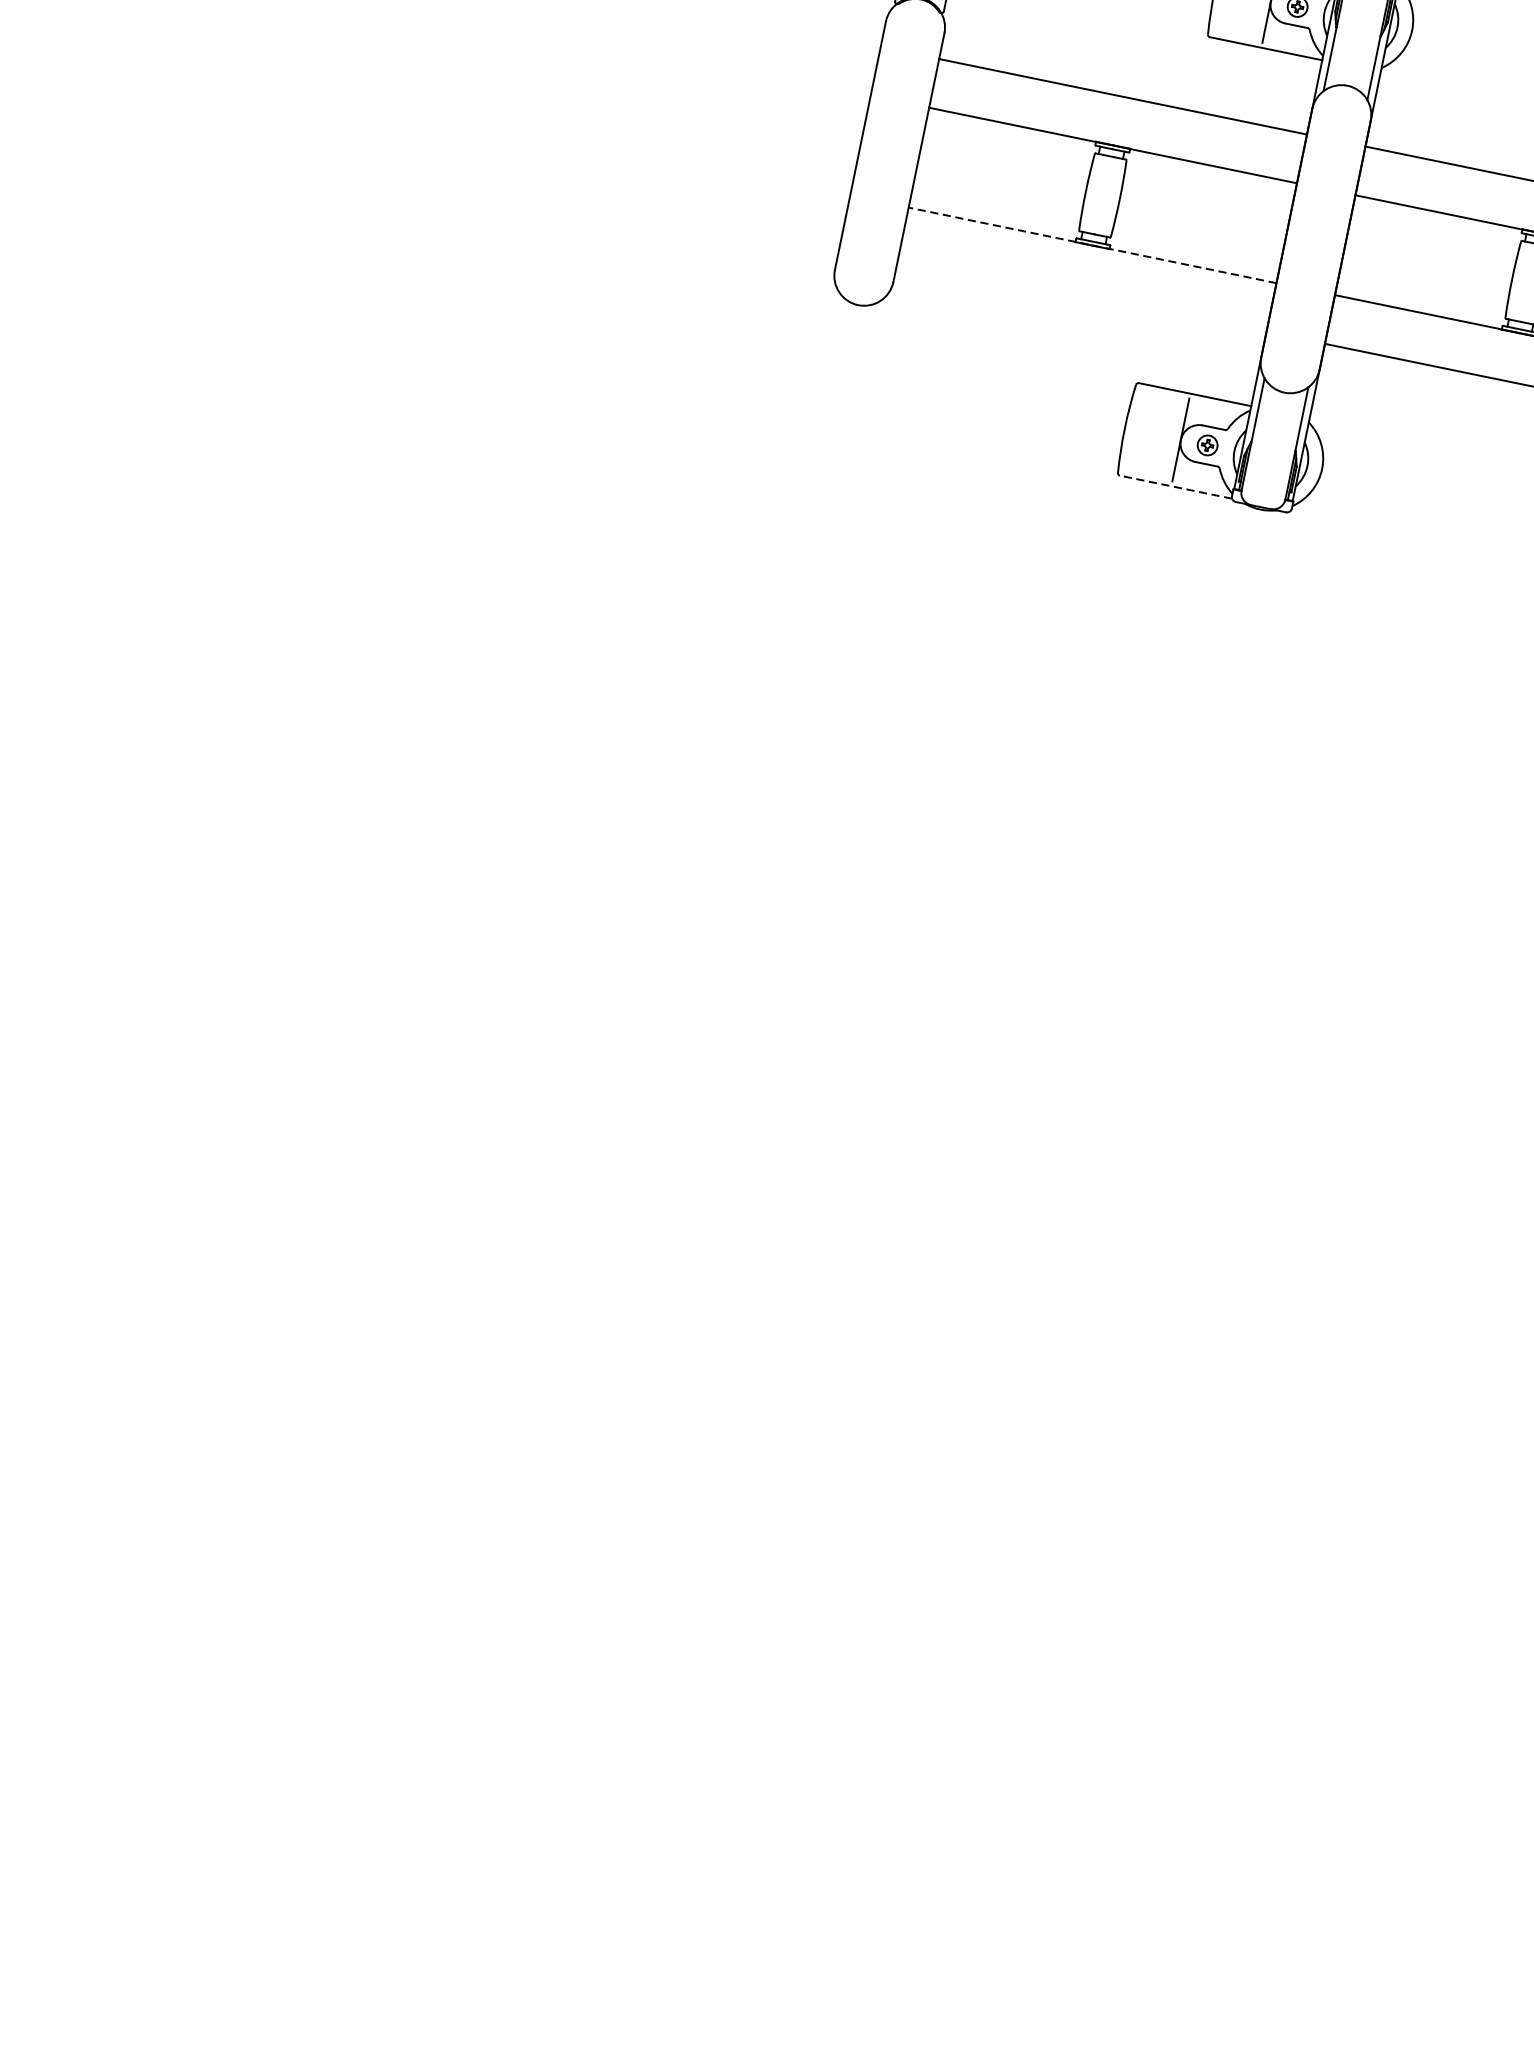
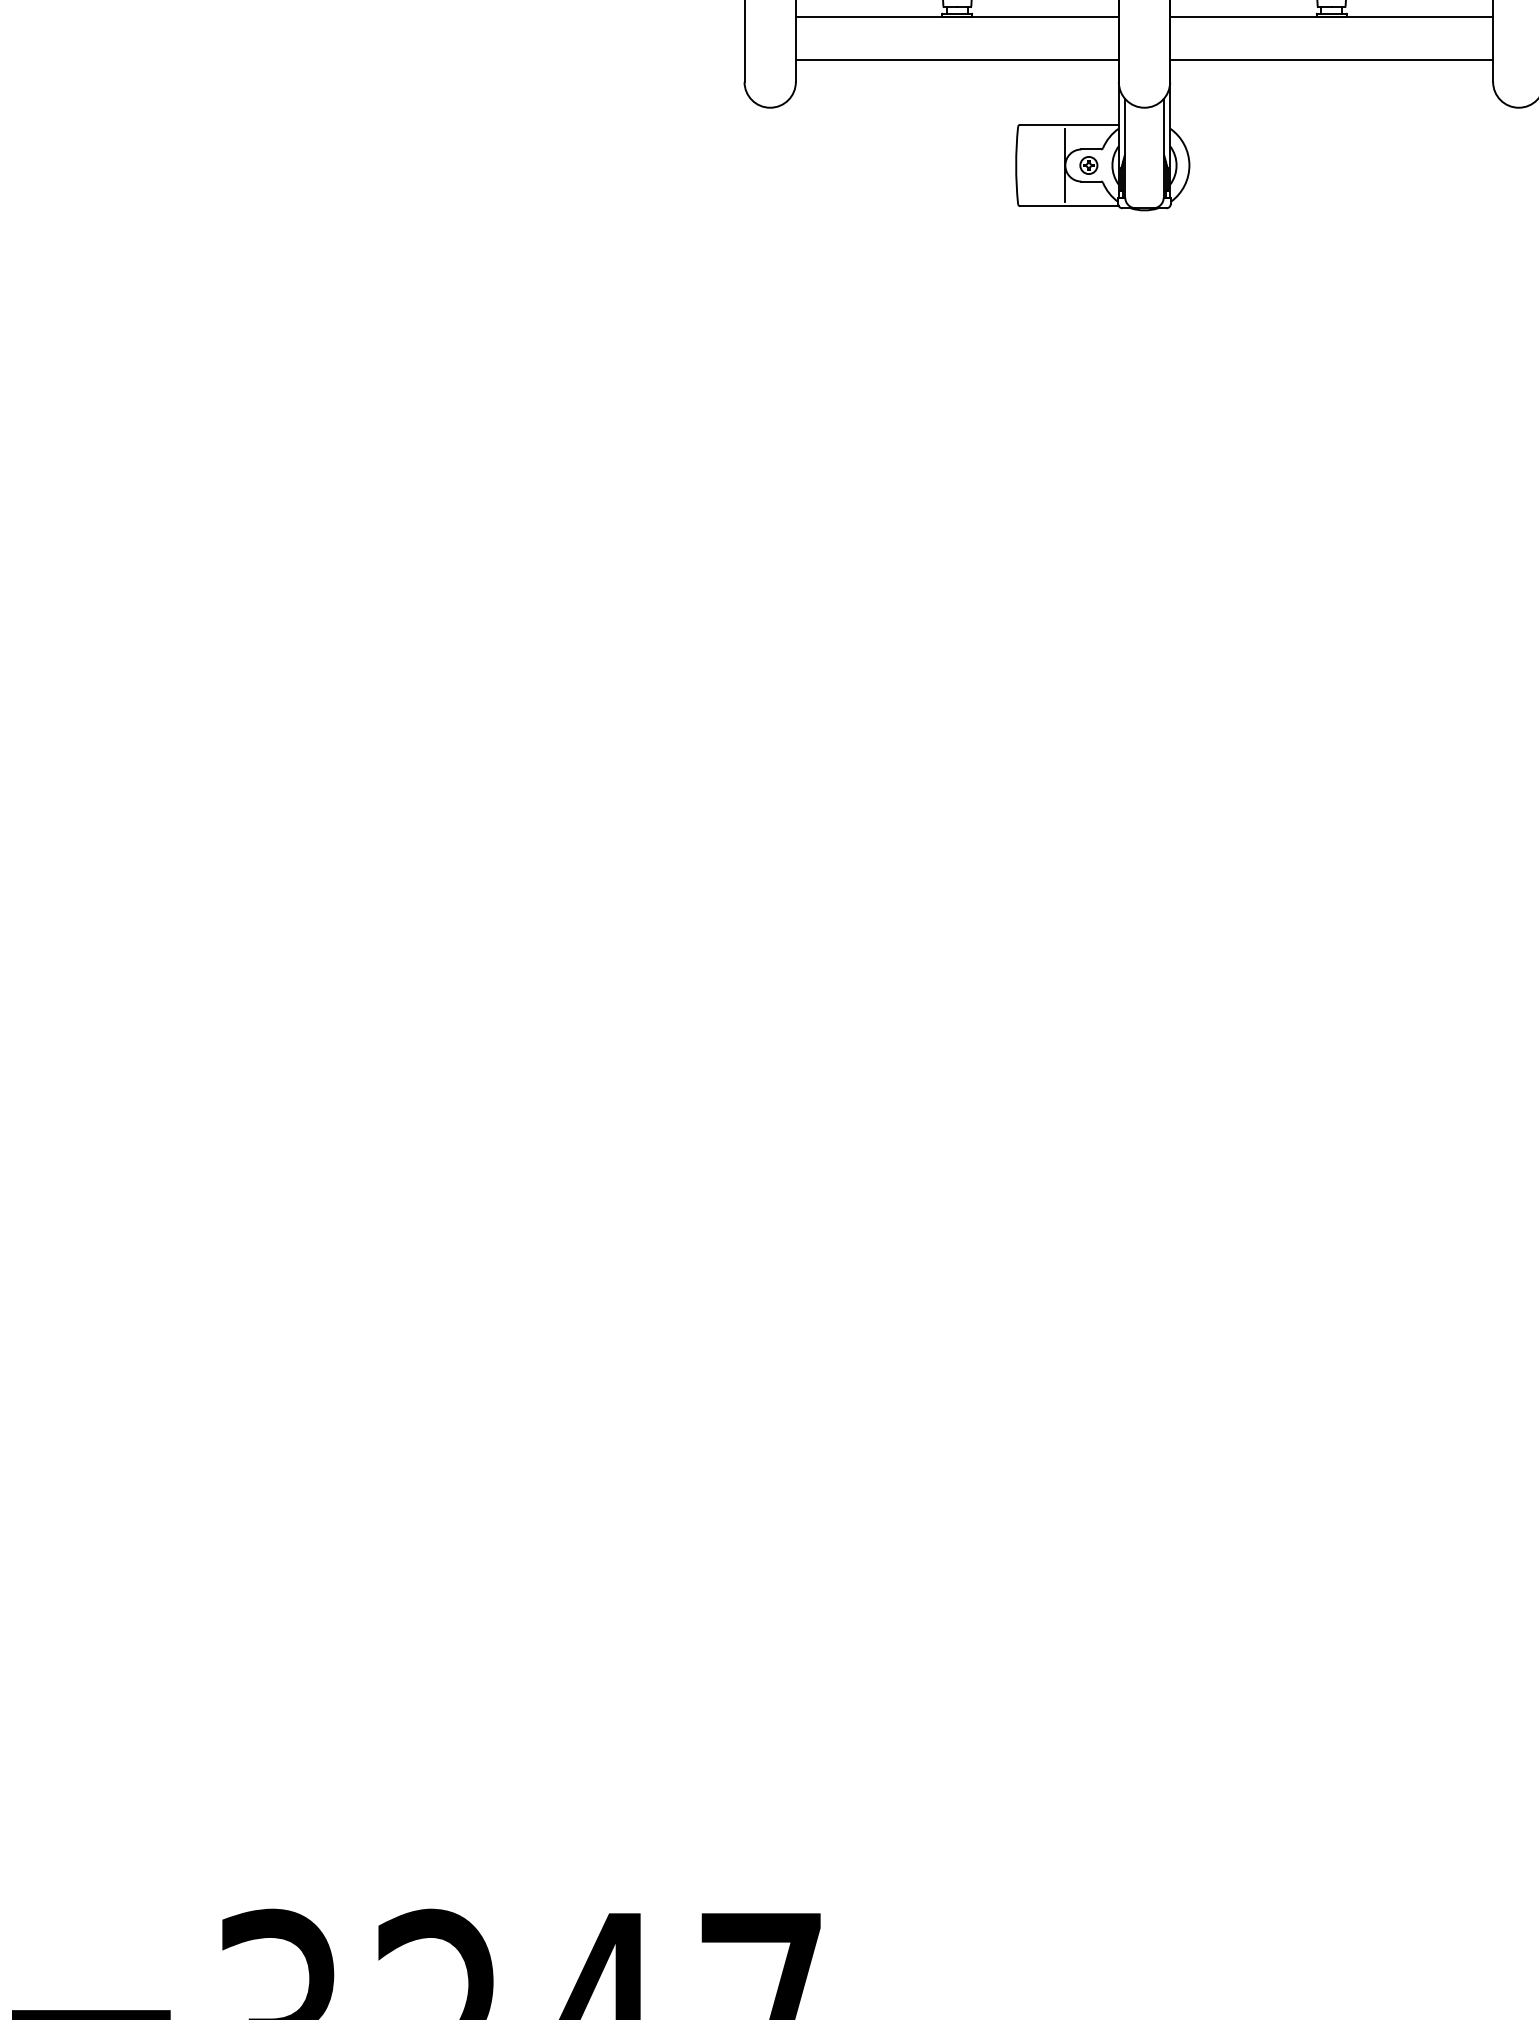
line: (1091, 244) -> (956, 16), dashed -> solid
line: (1081, 293) -> (956, 59), added
line: (1174, 487) -> (1068, 206), dashed -> solid

